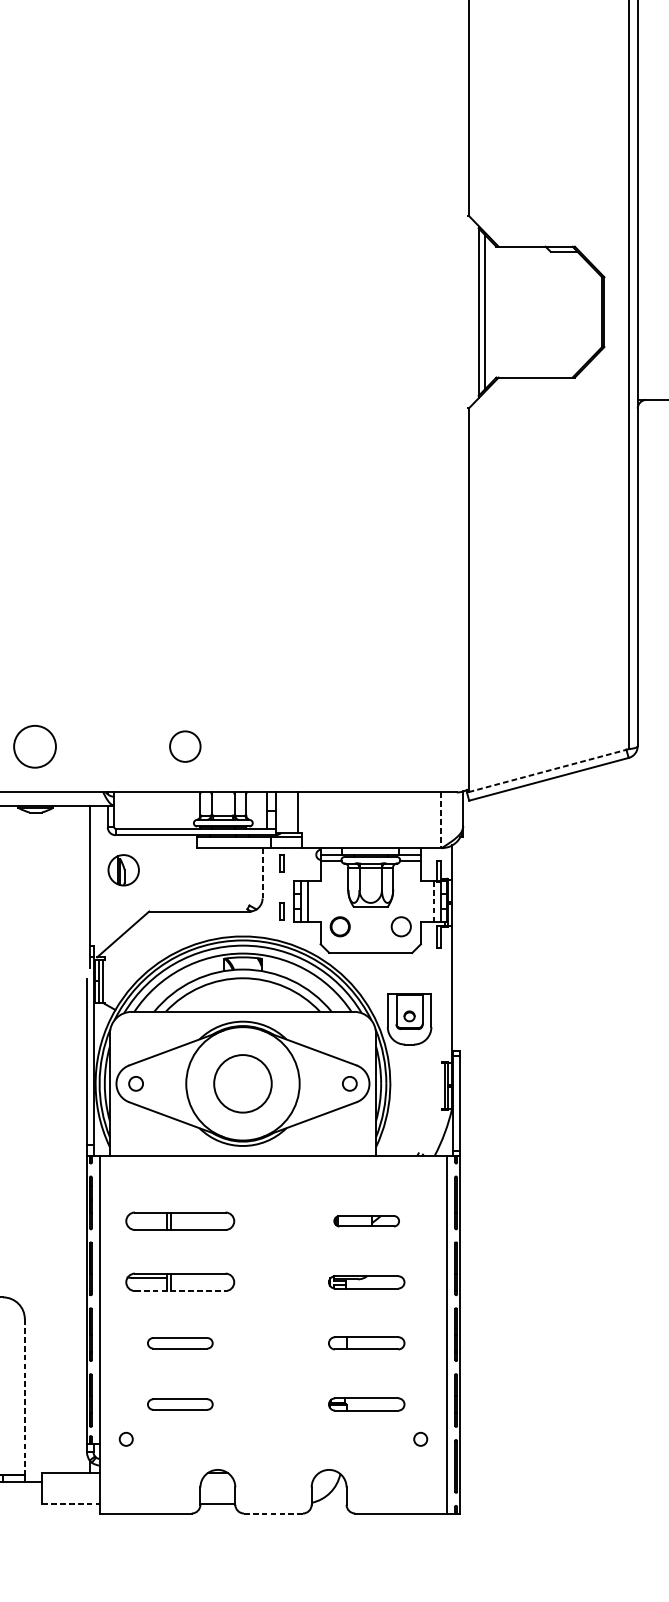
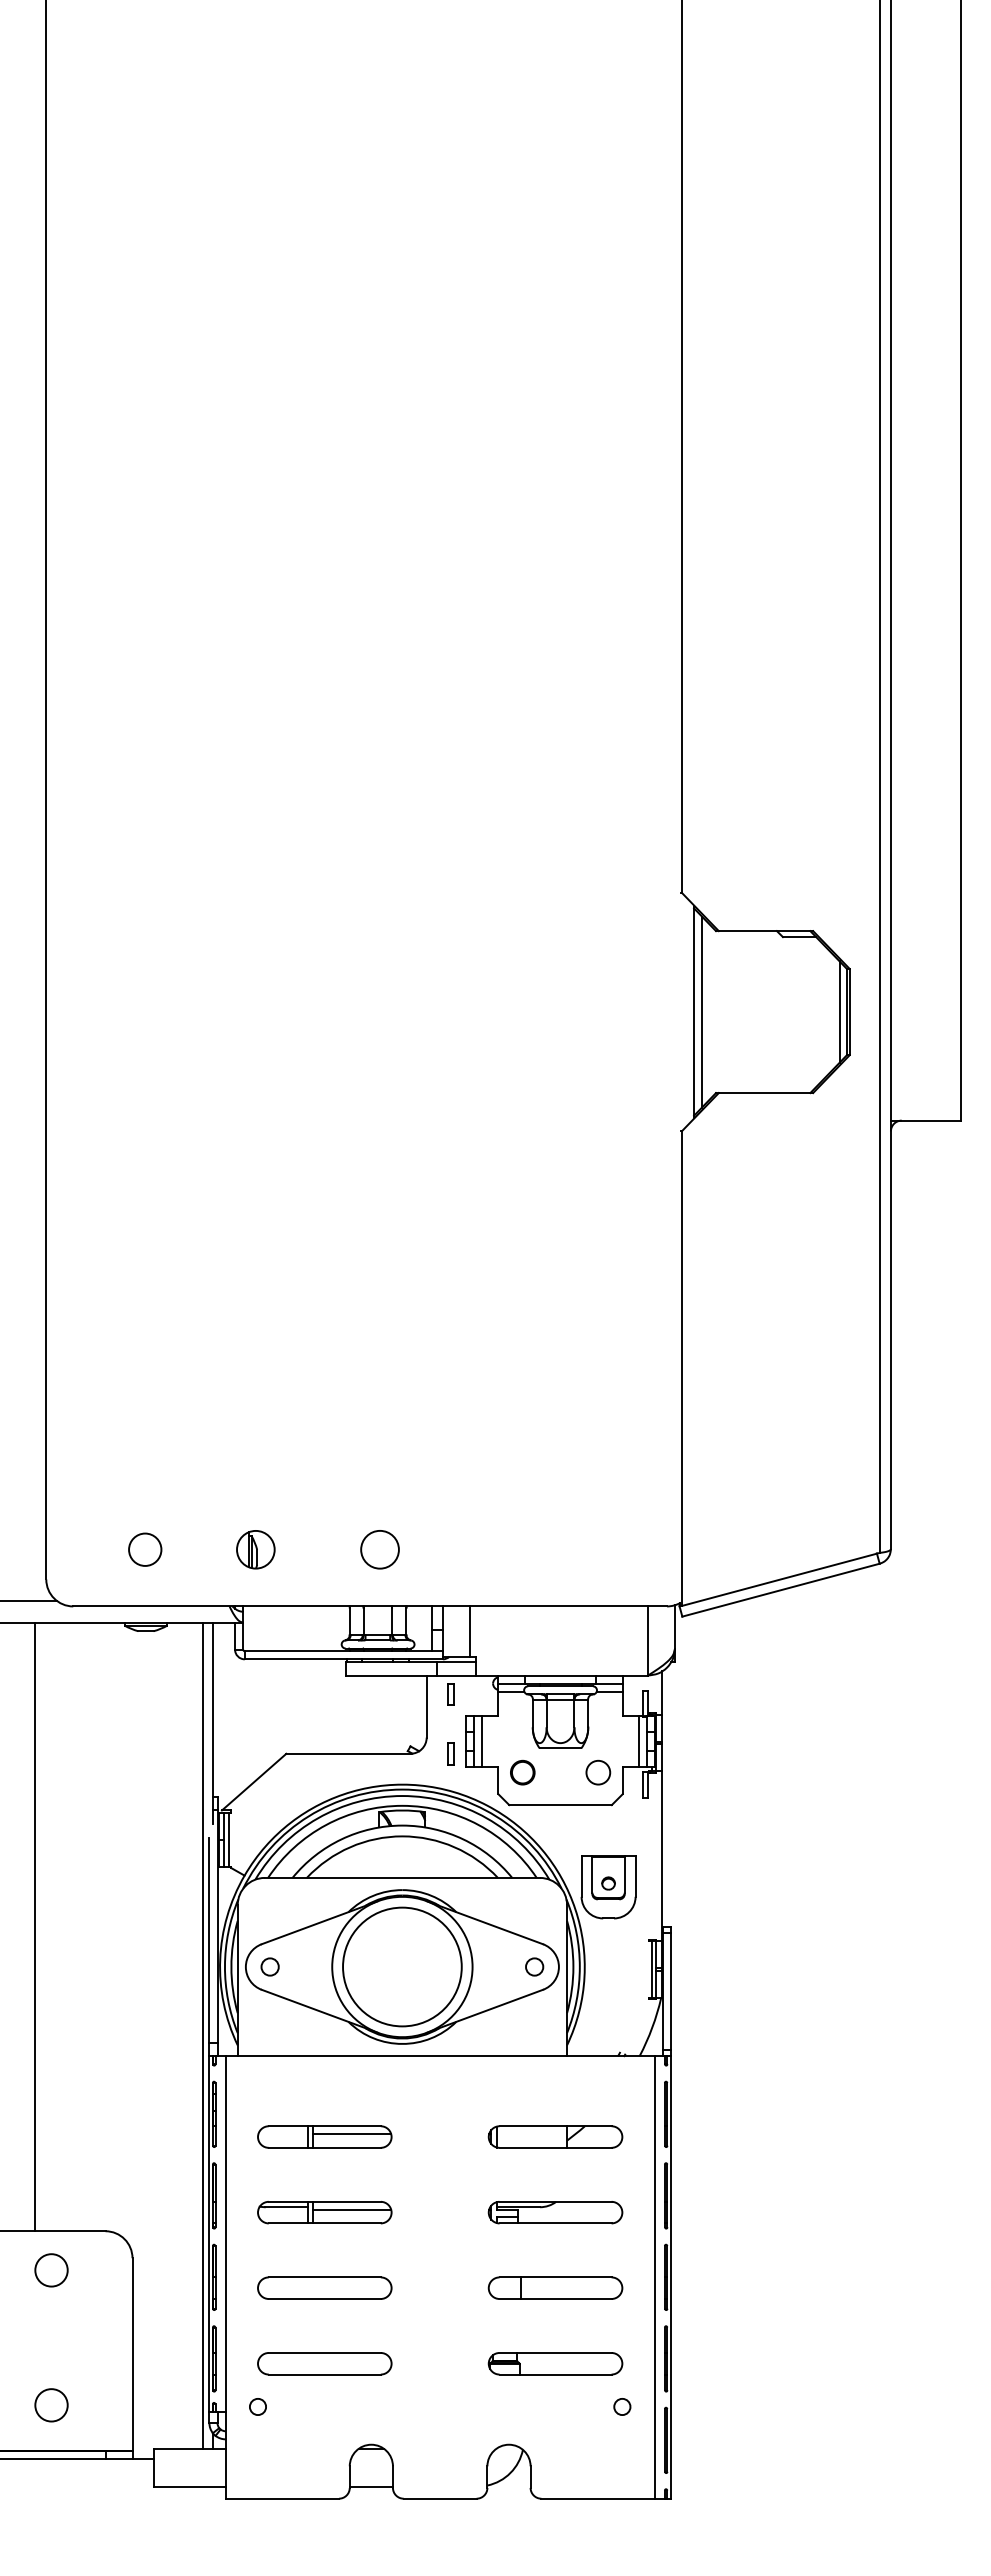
line: (596, 311) -> (839, 1011), added
circle: (35, 746) -> (145, 1549), size x0.62
circle: (184, 746) -> (379, 1549), moved
line: (548, 770) -> (780, 1579), dashed -> solid
line: (441, 819) -> (648, 1640), dashed -> solid
part: (123, 870) -> (255, 1549), moved
line: (262, 873) -> (426, 1706), dashed -> solid
line: (433, 901) -> (638, 1741), dashed -> solid
circle: (243, 1083) -> (402, 1966), size x1.67
line: (81, 1139) -> (202, 2035), added
line: (202, 1219) -> (352, 2134), added
part: (366, 1220) -> (555, 2136), size x1.67
line: (202, 1279) -> (352, 2209), added
part: (366, 1282) -> (555, 2212), size x1.43
line: (180, 1291) -> (325, 2223), dashed -> solid
part: (180, 1342) -> (324, 2287), size x1.67
part: (366, 1342) -> (555, 2287), size x1.43
line: (24, 1397) -> (132, 2355), dashed -> solid
part: (180, 1404) -> (324, 2363), size x1.67
part: (366, 1404) -> (555, 2363), size x1.43
line: (70, 1503) -> (189, 2486), dashed -> solid
line: (272, 1513) -> (439, 2498), dashed -> solid

